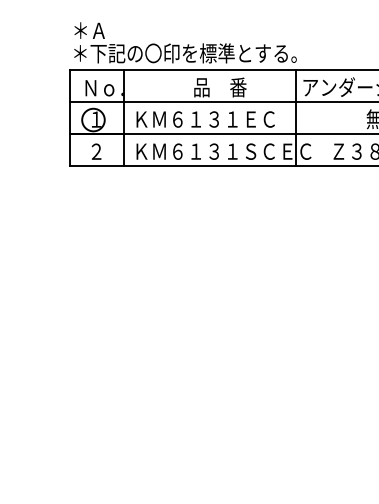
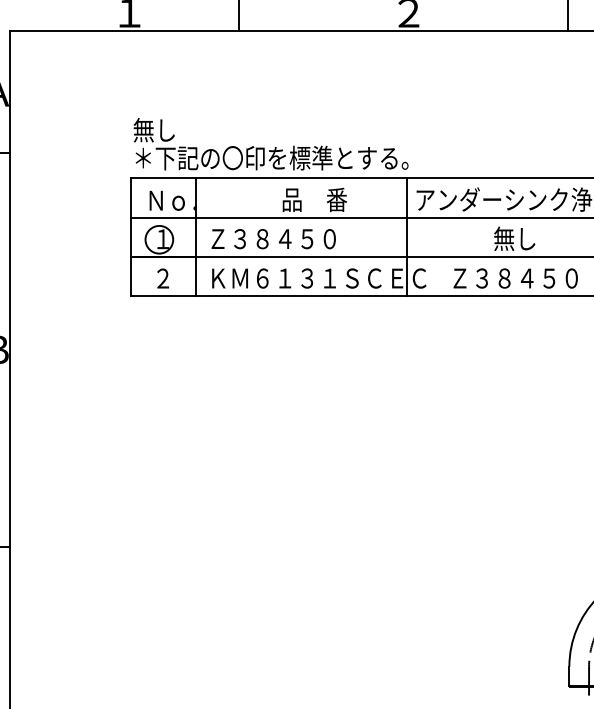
text: (88, 30) -> (153, 130), ＊Ａ -> 無し
text: (205, 119) -> (296, 239), ＫＭ６１３１ＥＣ -> Ｚ３８４５０

